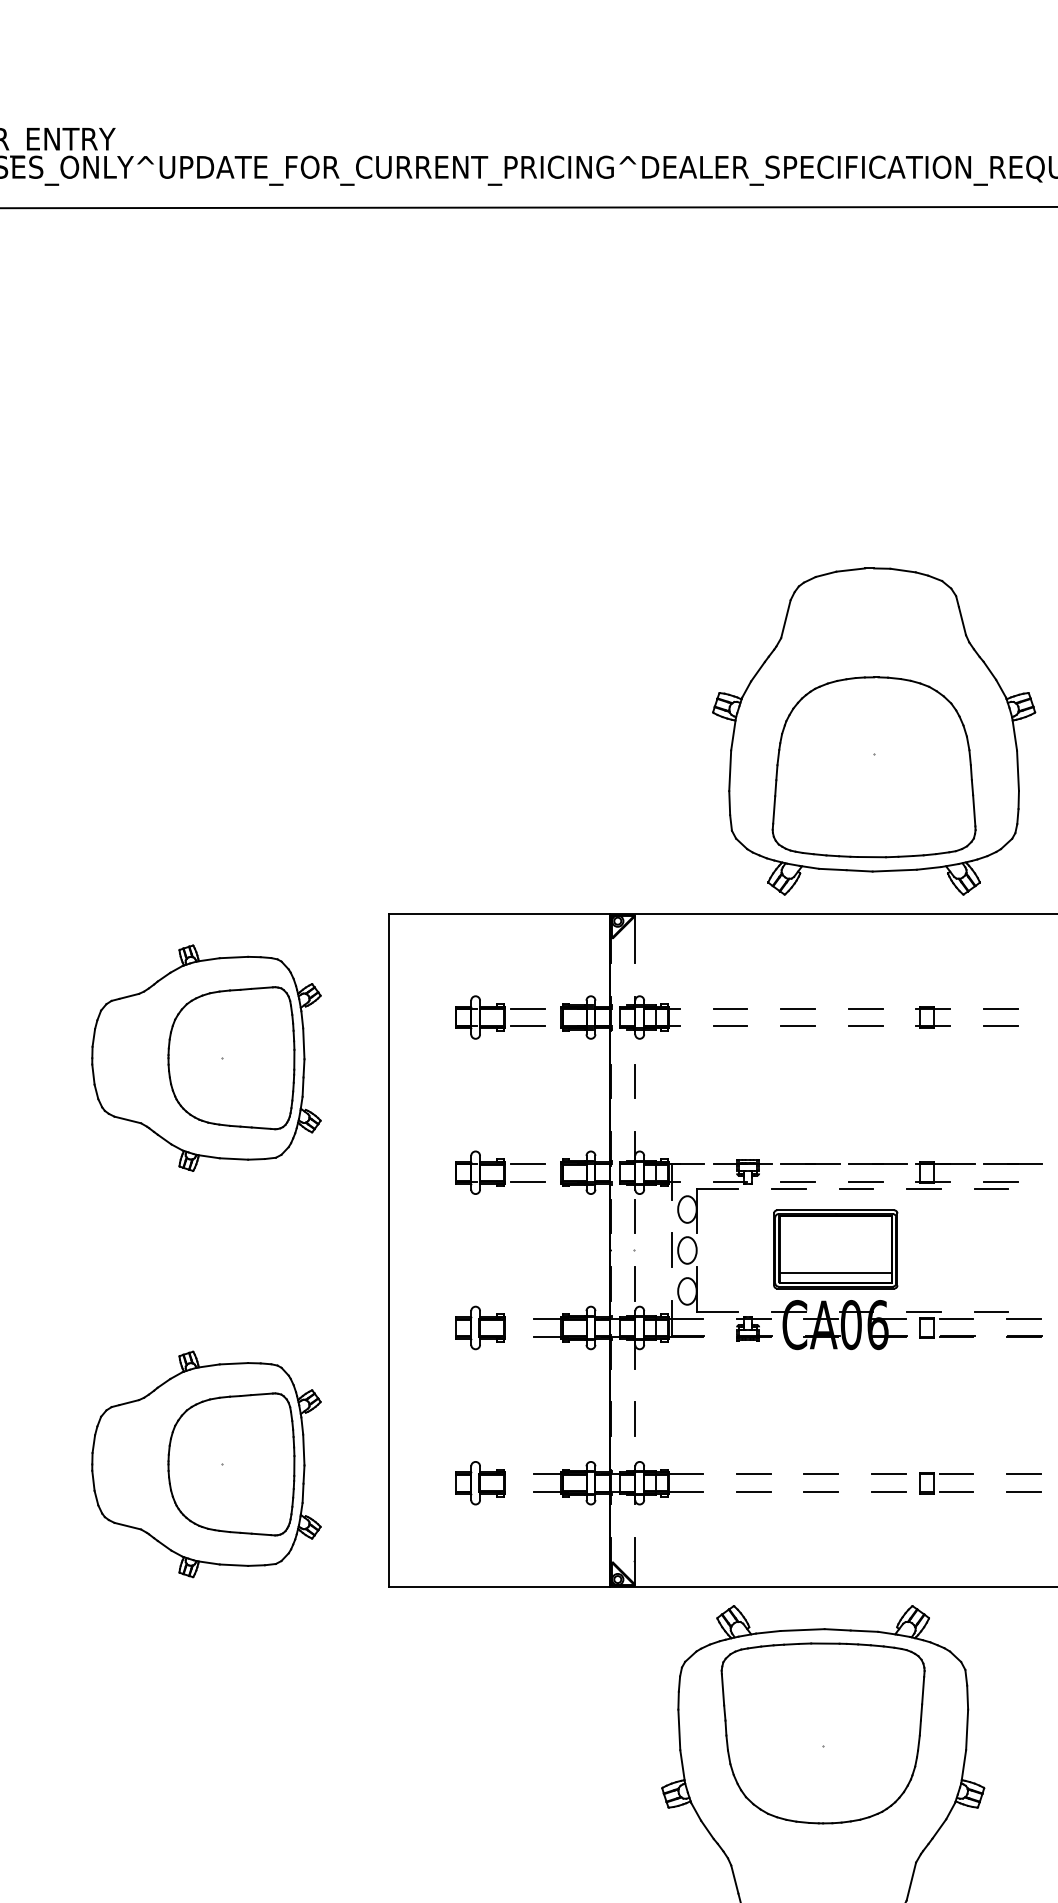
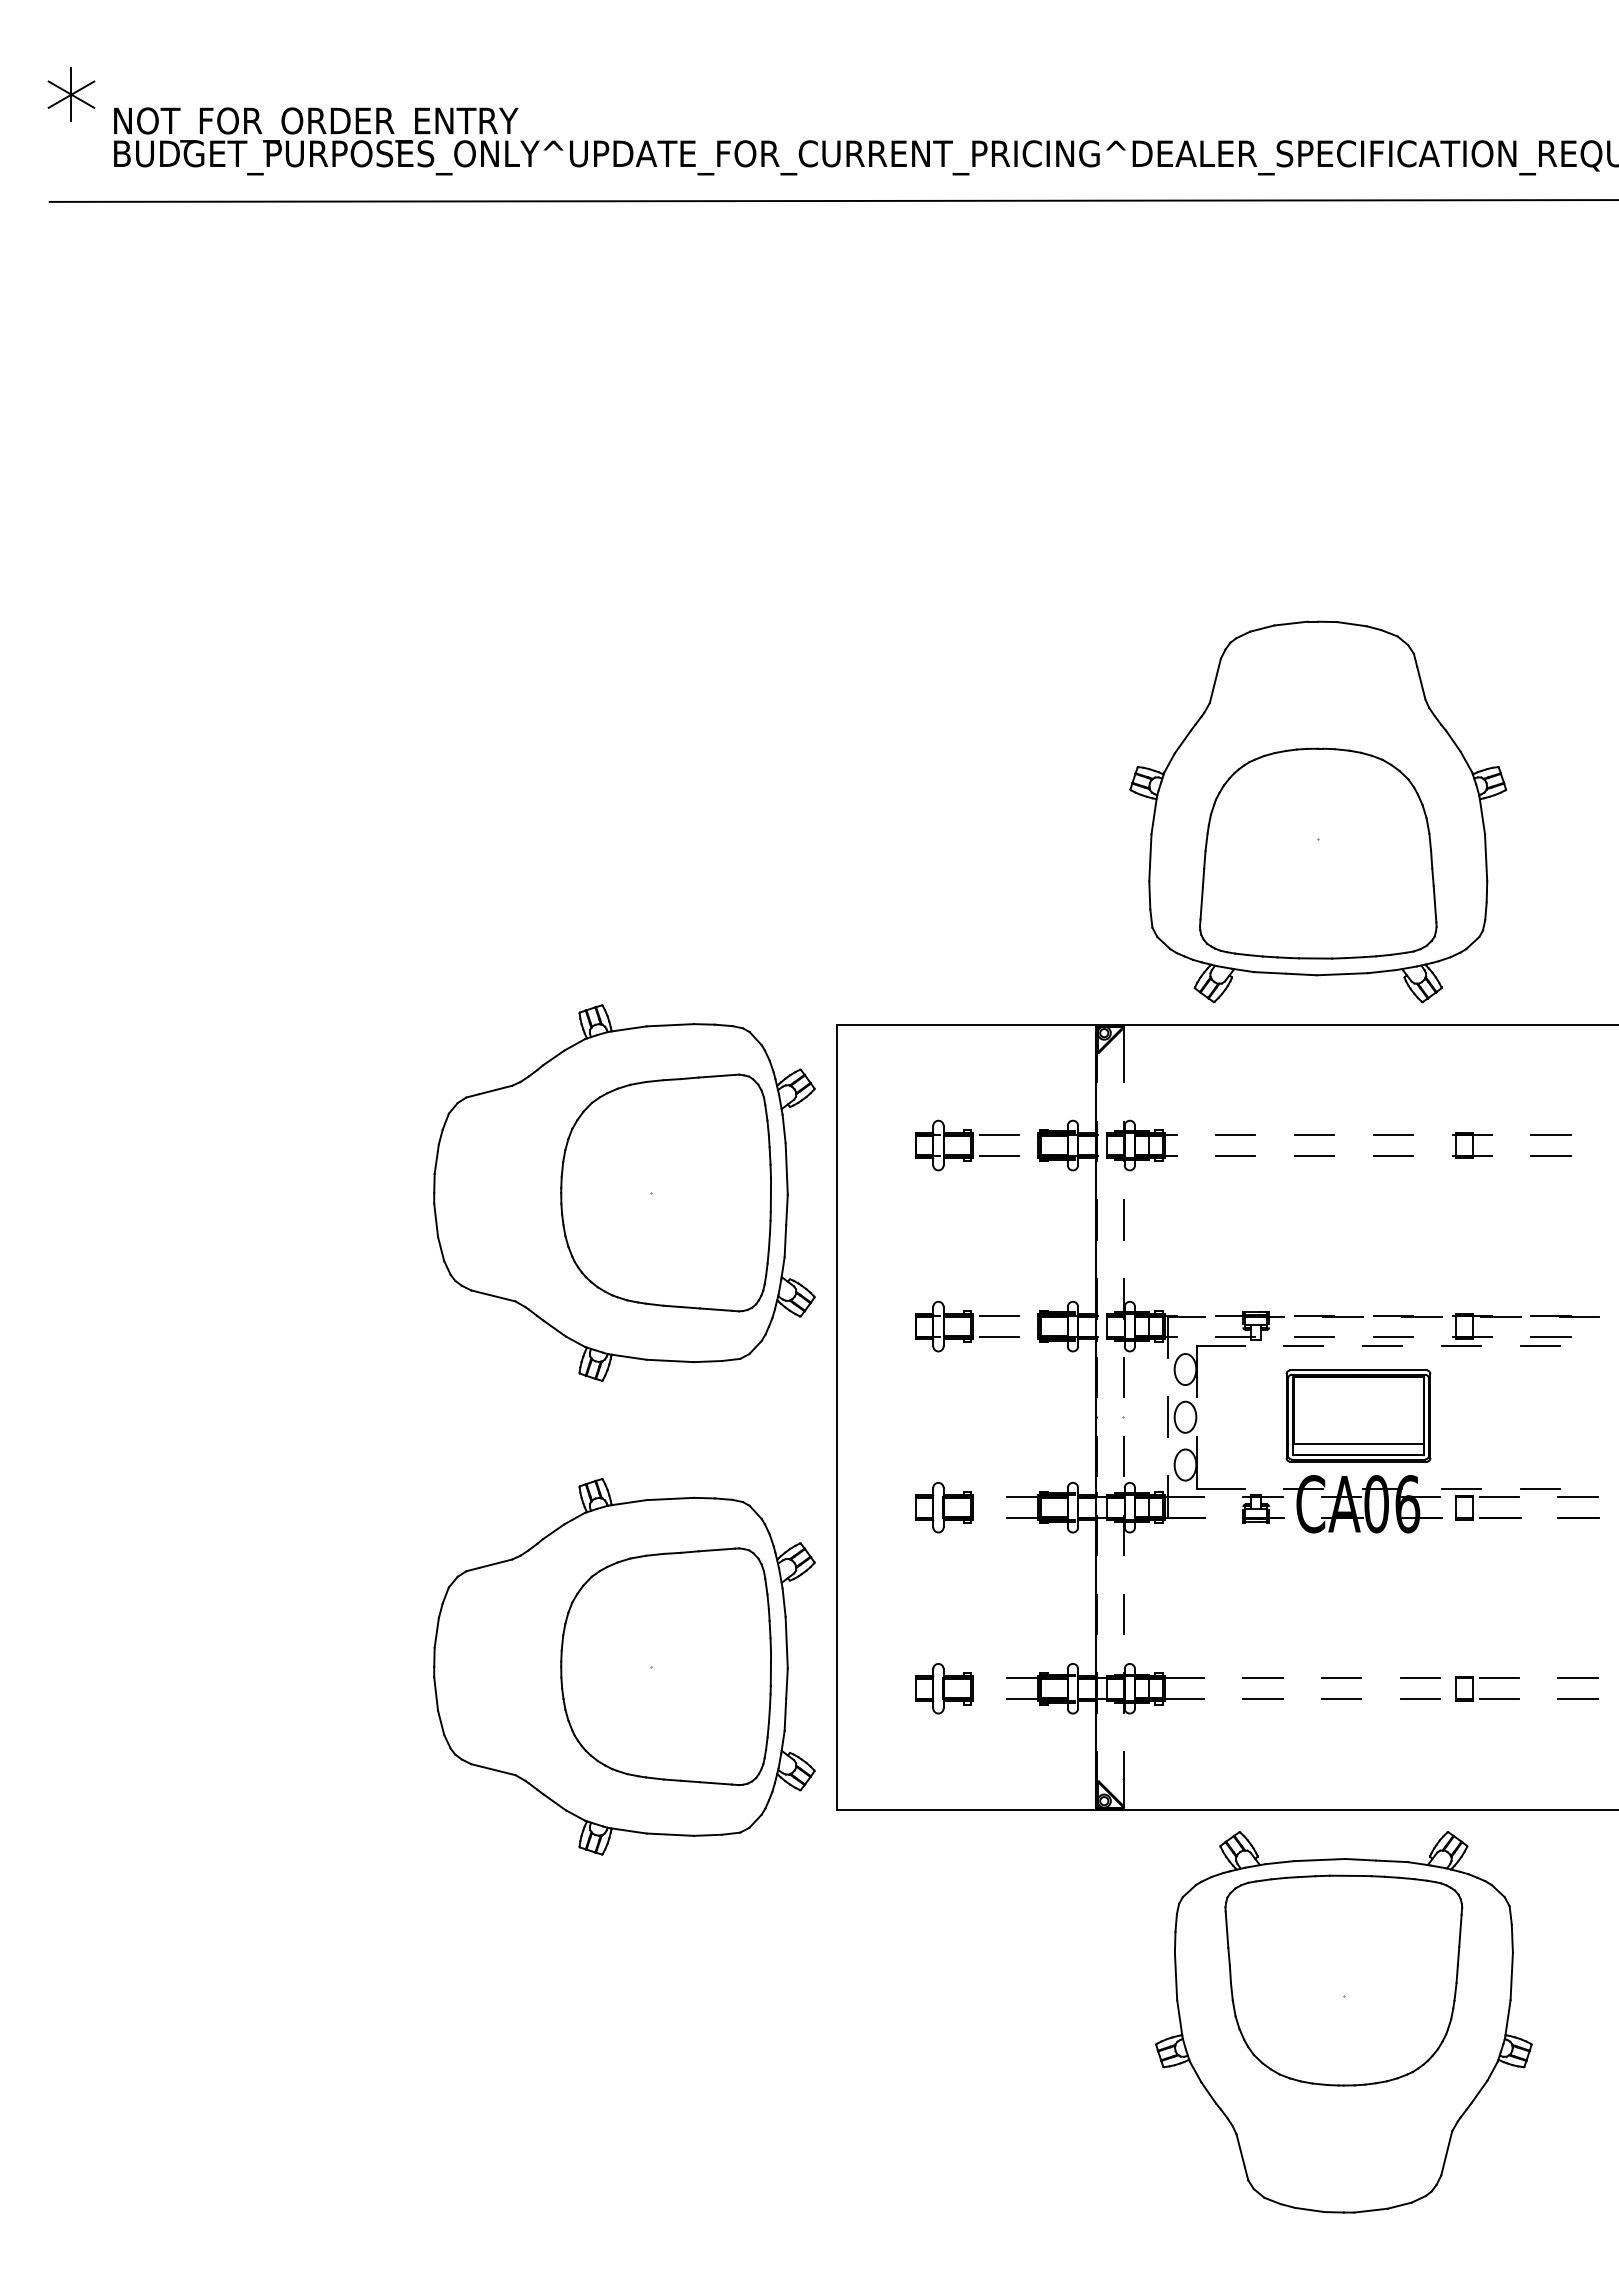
part: (874, 731) -> (1318, 811), moved
part: (206, 1057) -> (624, 1192), size x1.43
part: (206, 1464) -> (624, 1666), size x1.43

